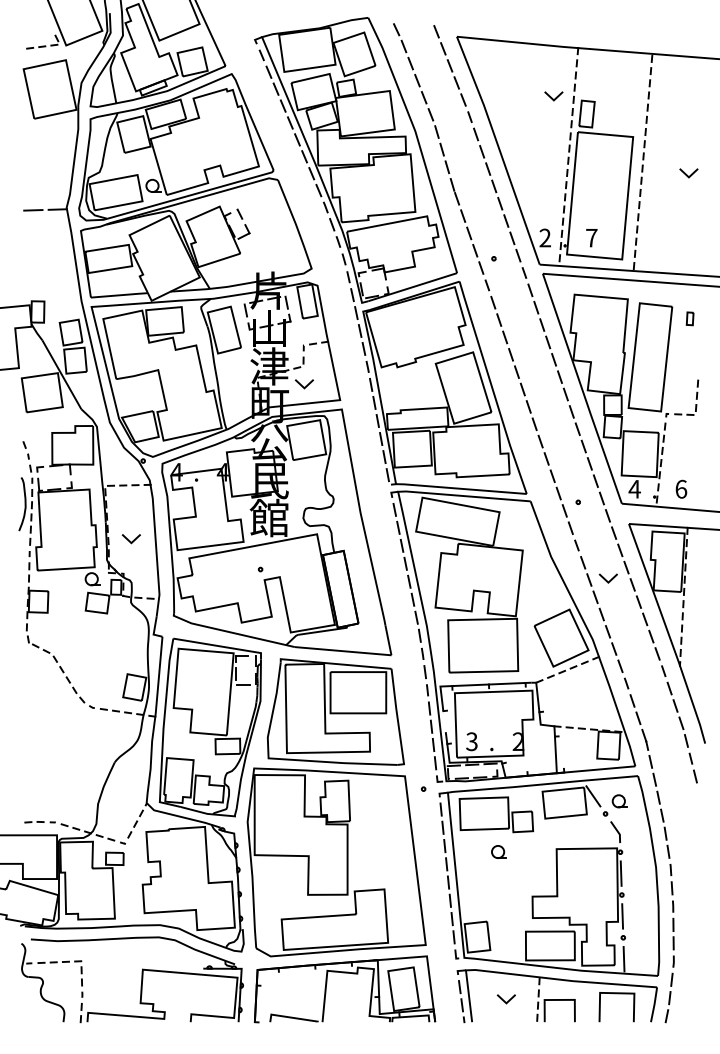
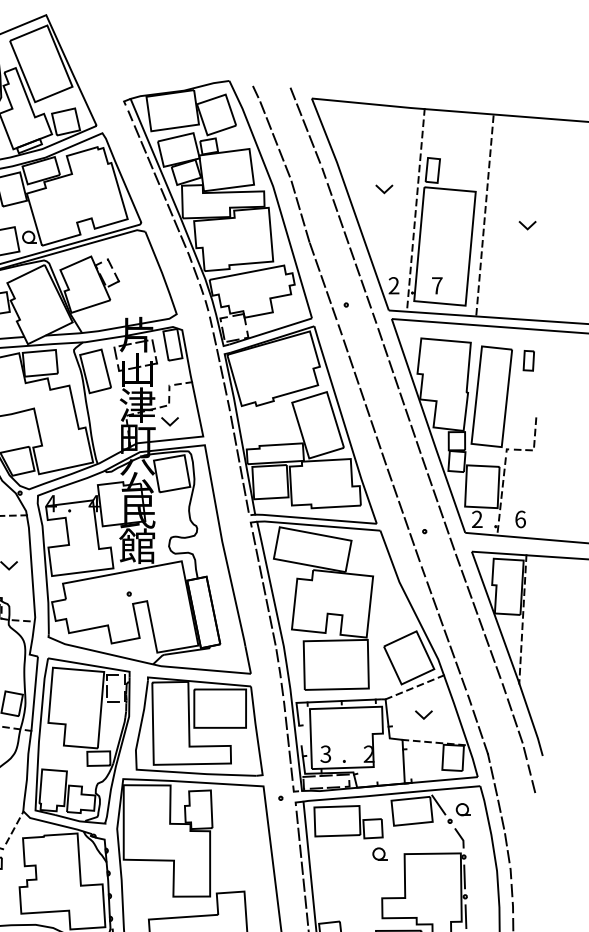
line: (552, 97) -> (383, 190), moved
part: (689, 318) -> (528, 360), size x1.67
text: (634, 488) -> (477, 518), 4 -> 2
line: (606, 579) -> (422, 715), moved
part: (498, 851) -> (379, 853), moved

